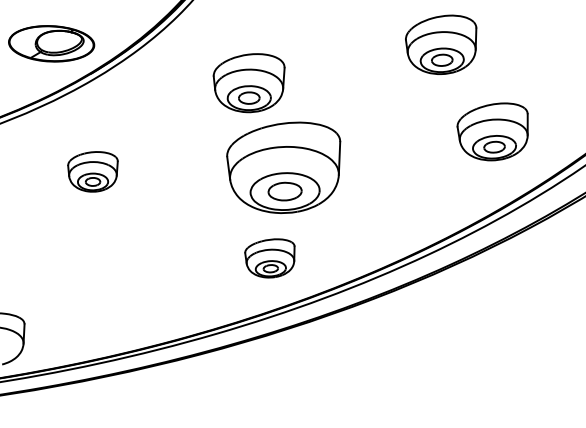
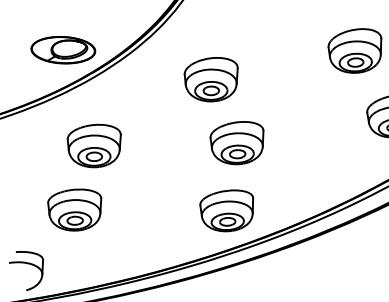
part: (283, 167) -> (236, 142), size x0.62
part: (92, 171) -> (93, 145), size x1.43
part: (66, 257) -> (74, 210), added
part: (269, 258) -> (226, 210), size x1.43

